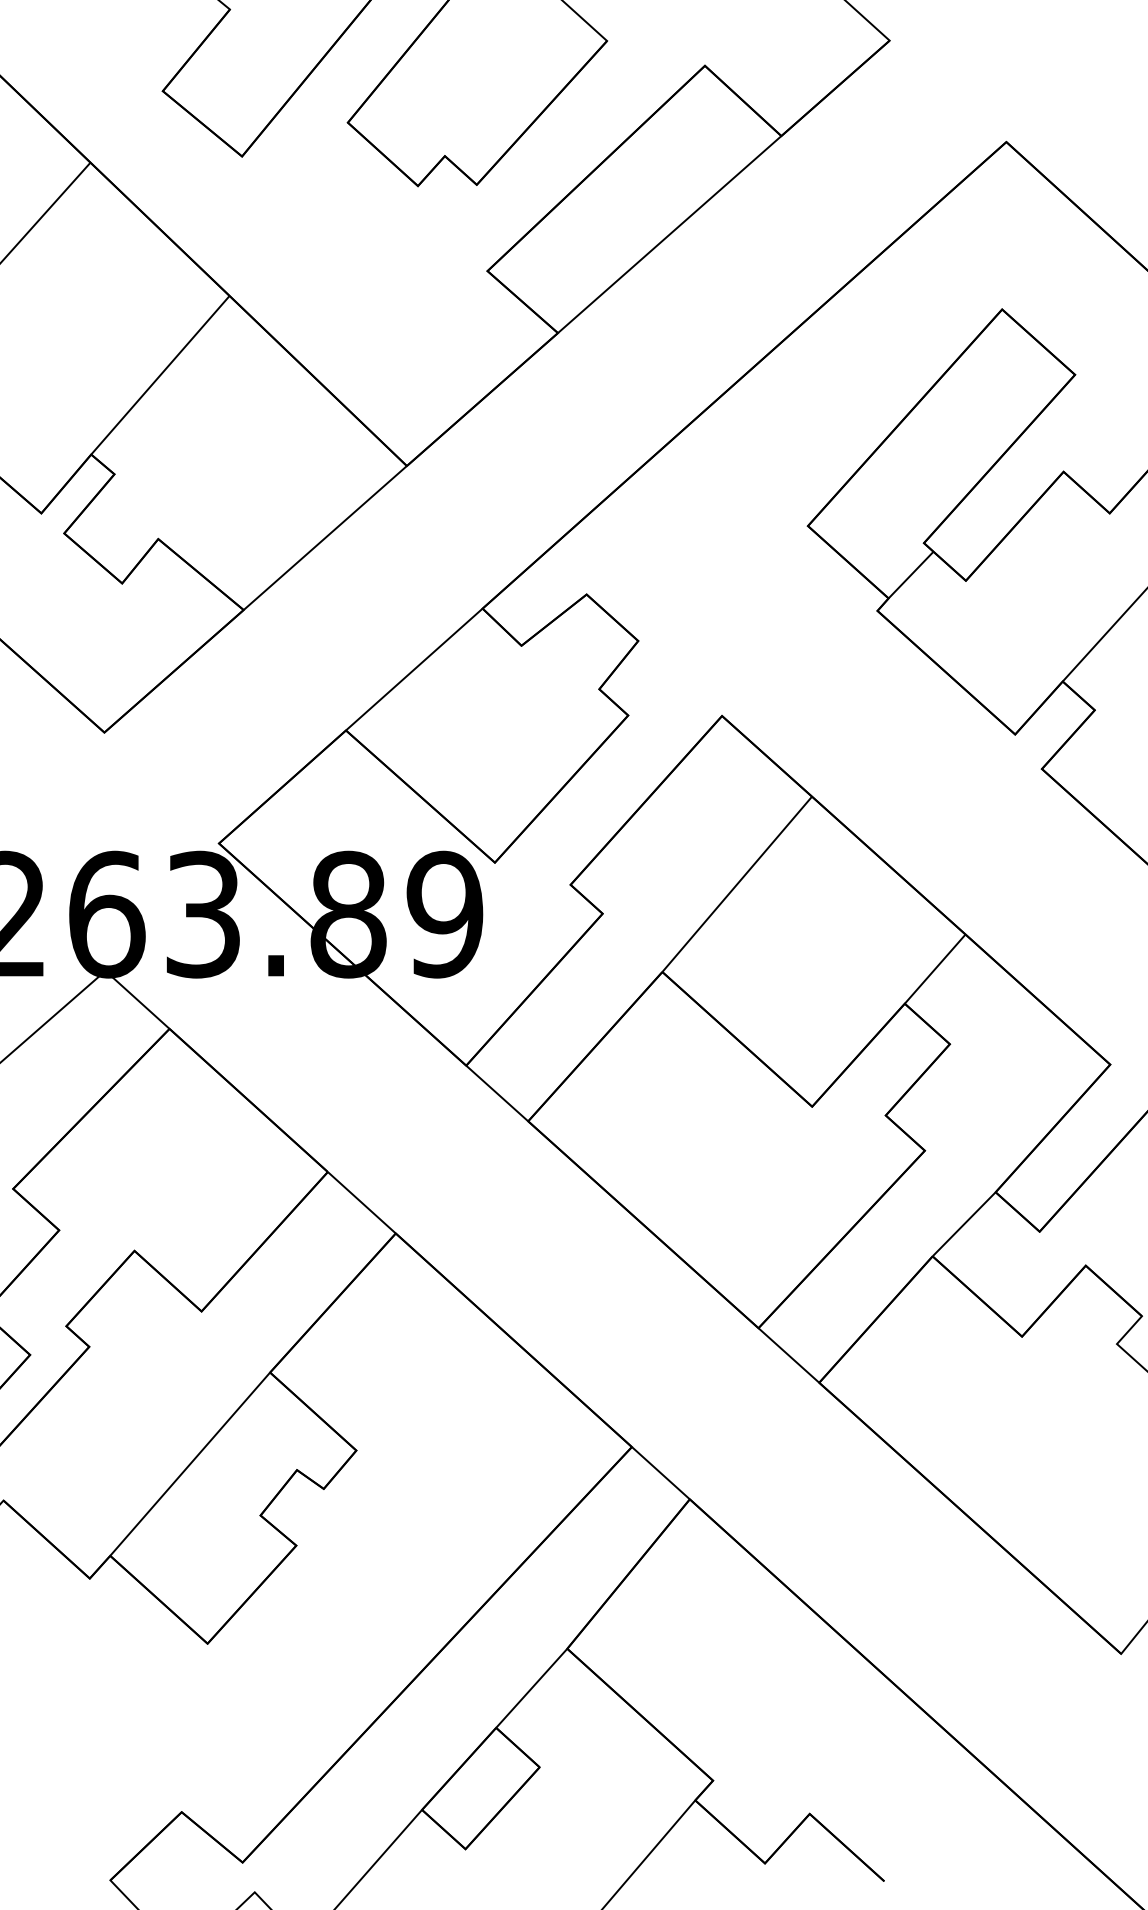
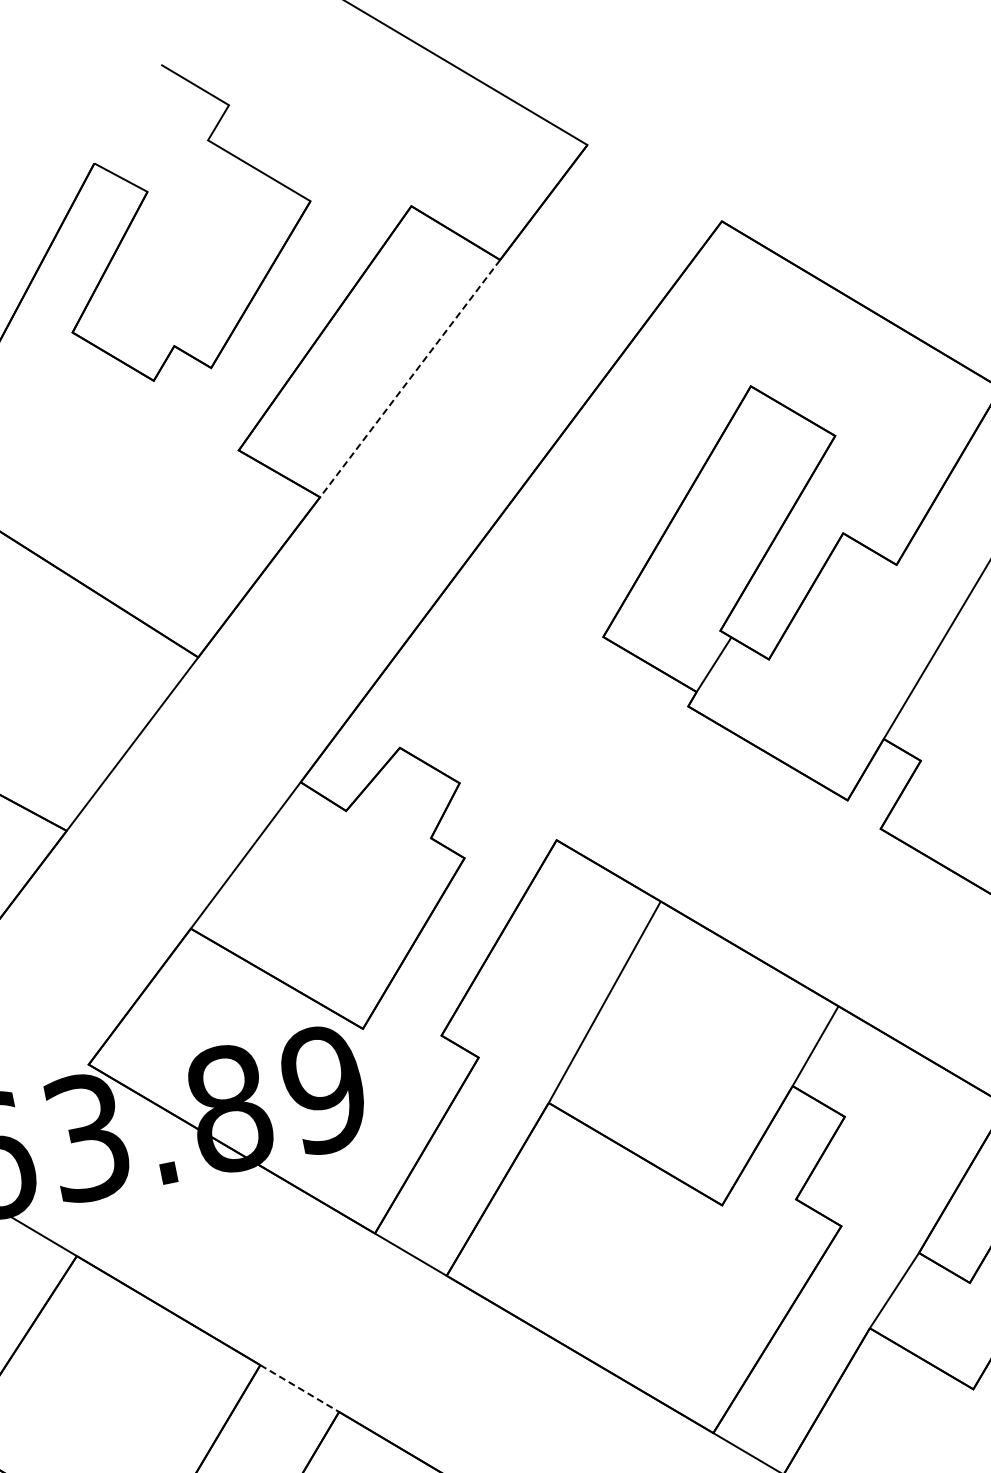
line: (669, 234) -> (409, 378), solid -> dashed
line: (361, 1202) -> (299, 1388), solid -> dashed

